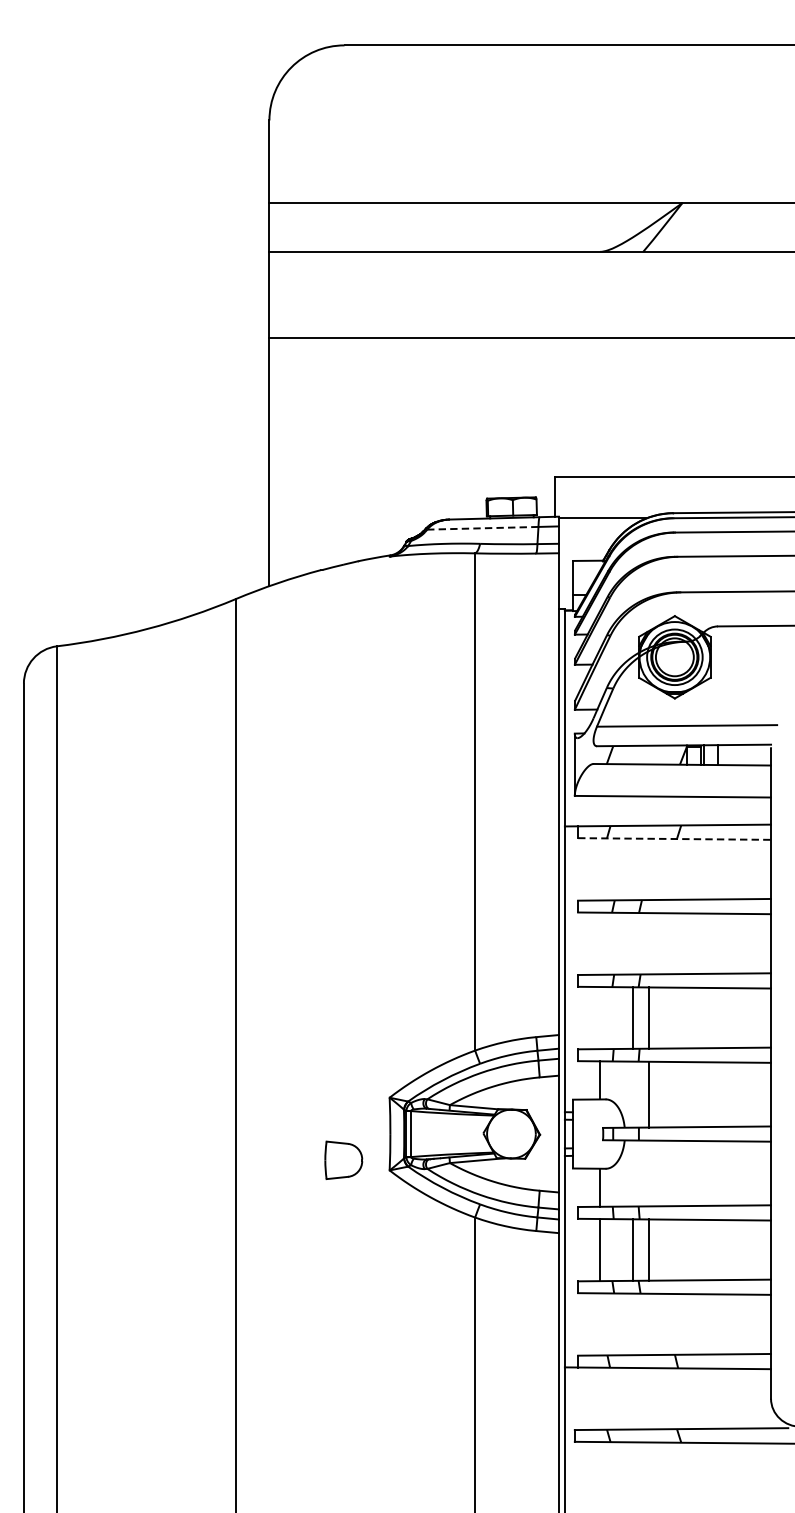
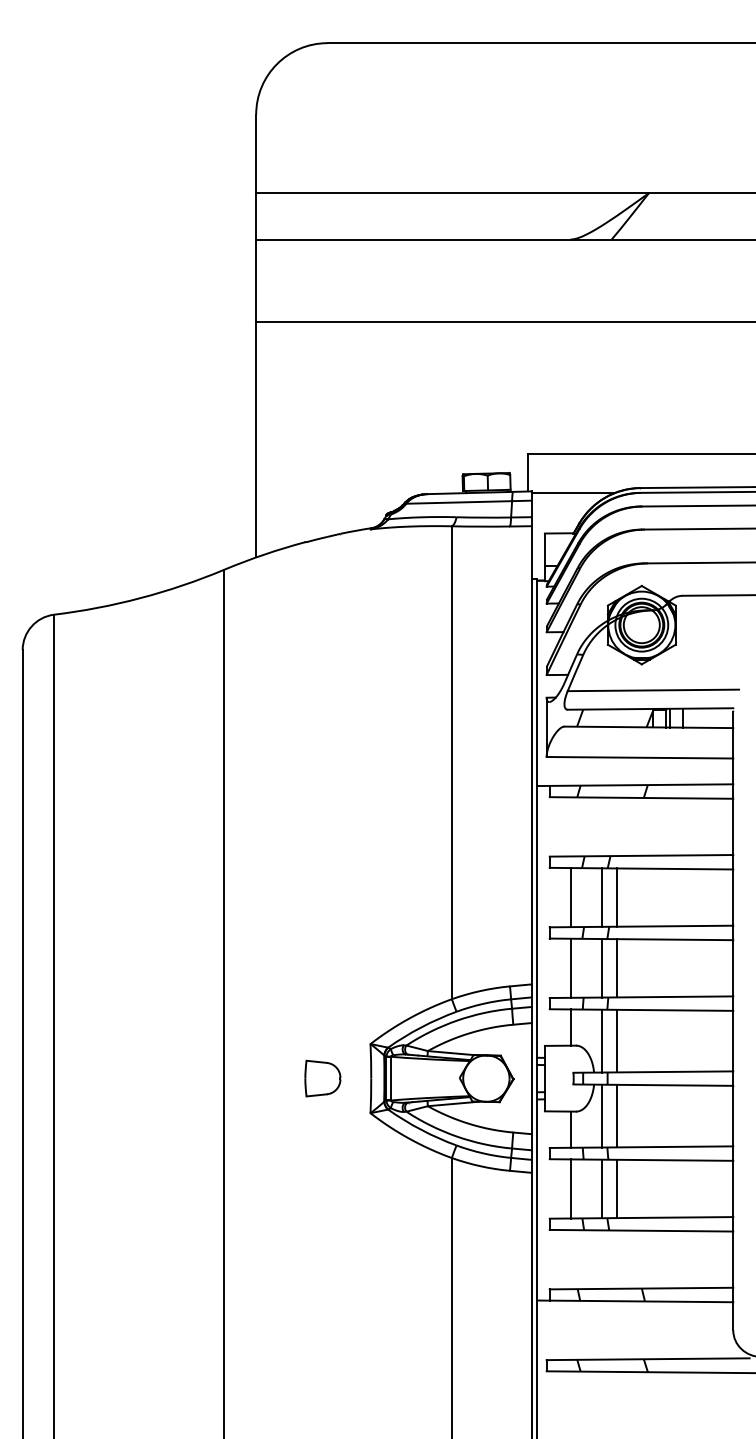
line: (483, 528) -> (459, 502), dashed -> solid
line: (674, 838) -> (641, 797), dashed -> solid
line: (599, 943) -> (570, 897), added
line: (632, 943) -> (601, 897), added
line: (649, 943) -> (617, 897), added
line: (599, 1017) -> (570, 967), added
line: (632, 1093) -> (601, 1040), added
part: (343, 1160) -> (322, 1078), moved
line: (632, 1172) -> (601, 1115), added
line: (649, 1172) -> (617, 1115), added

